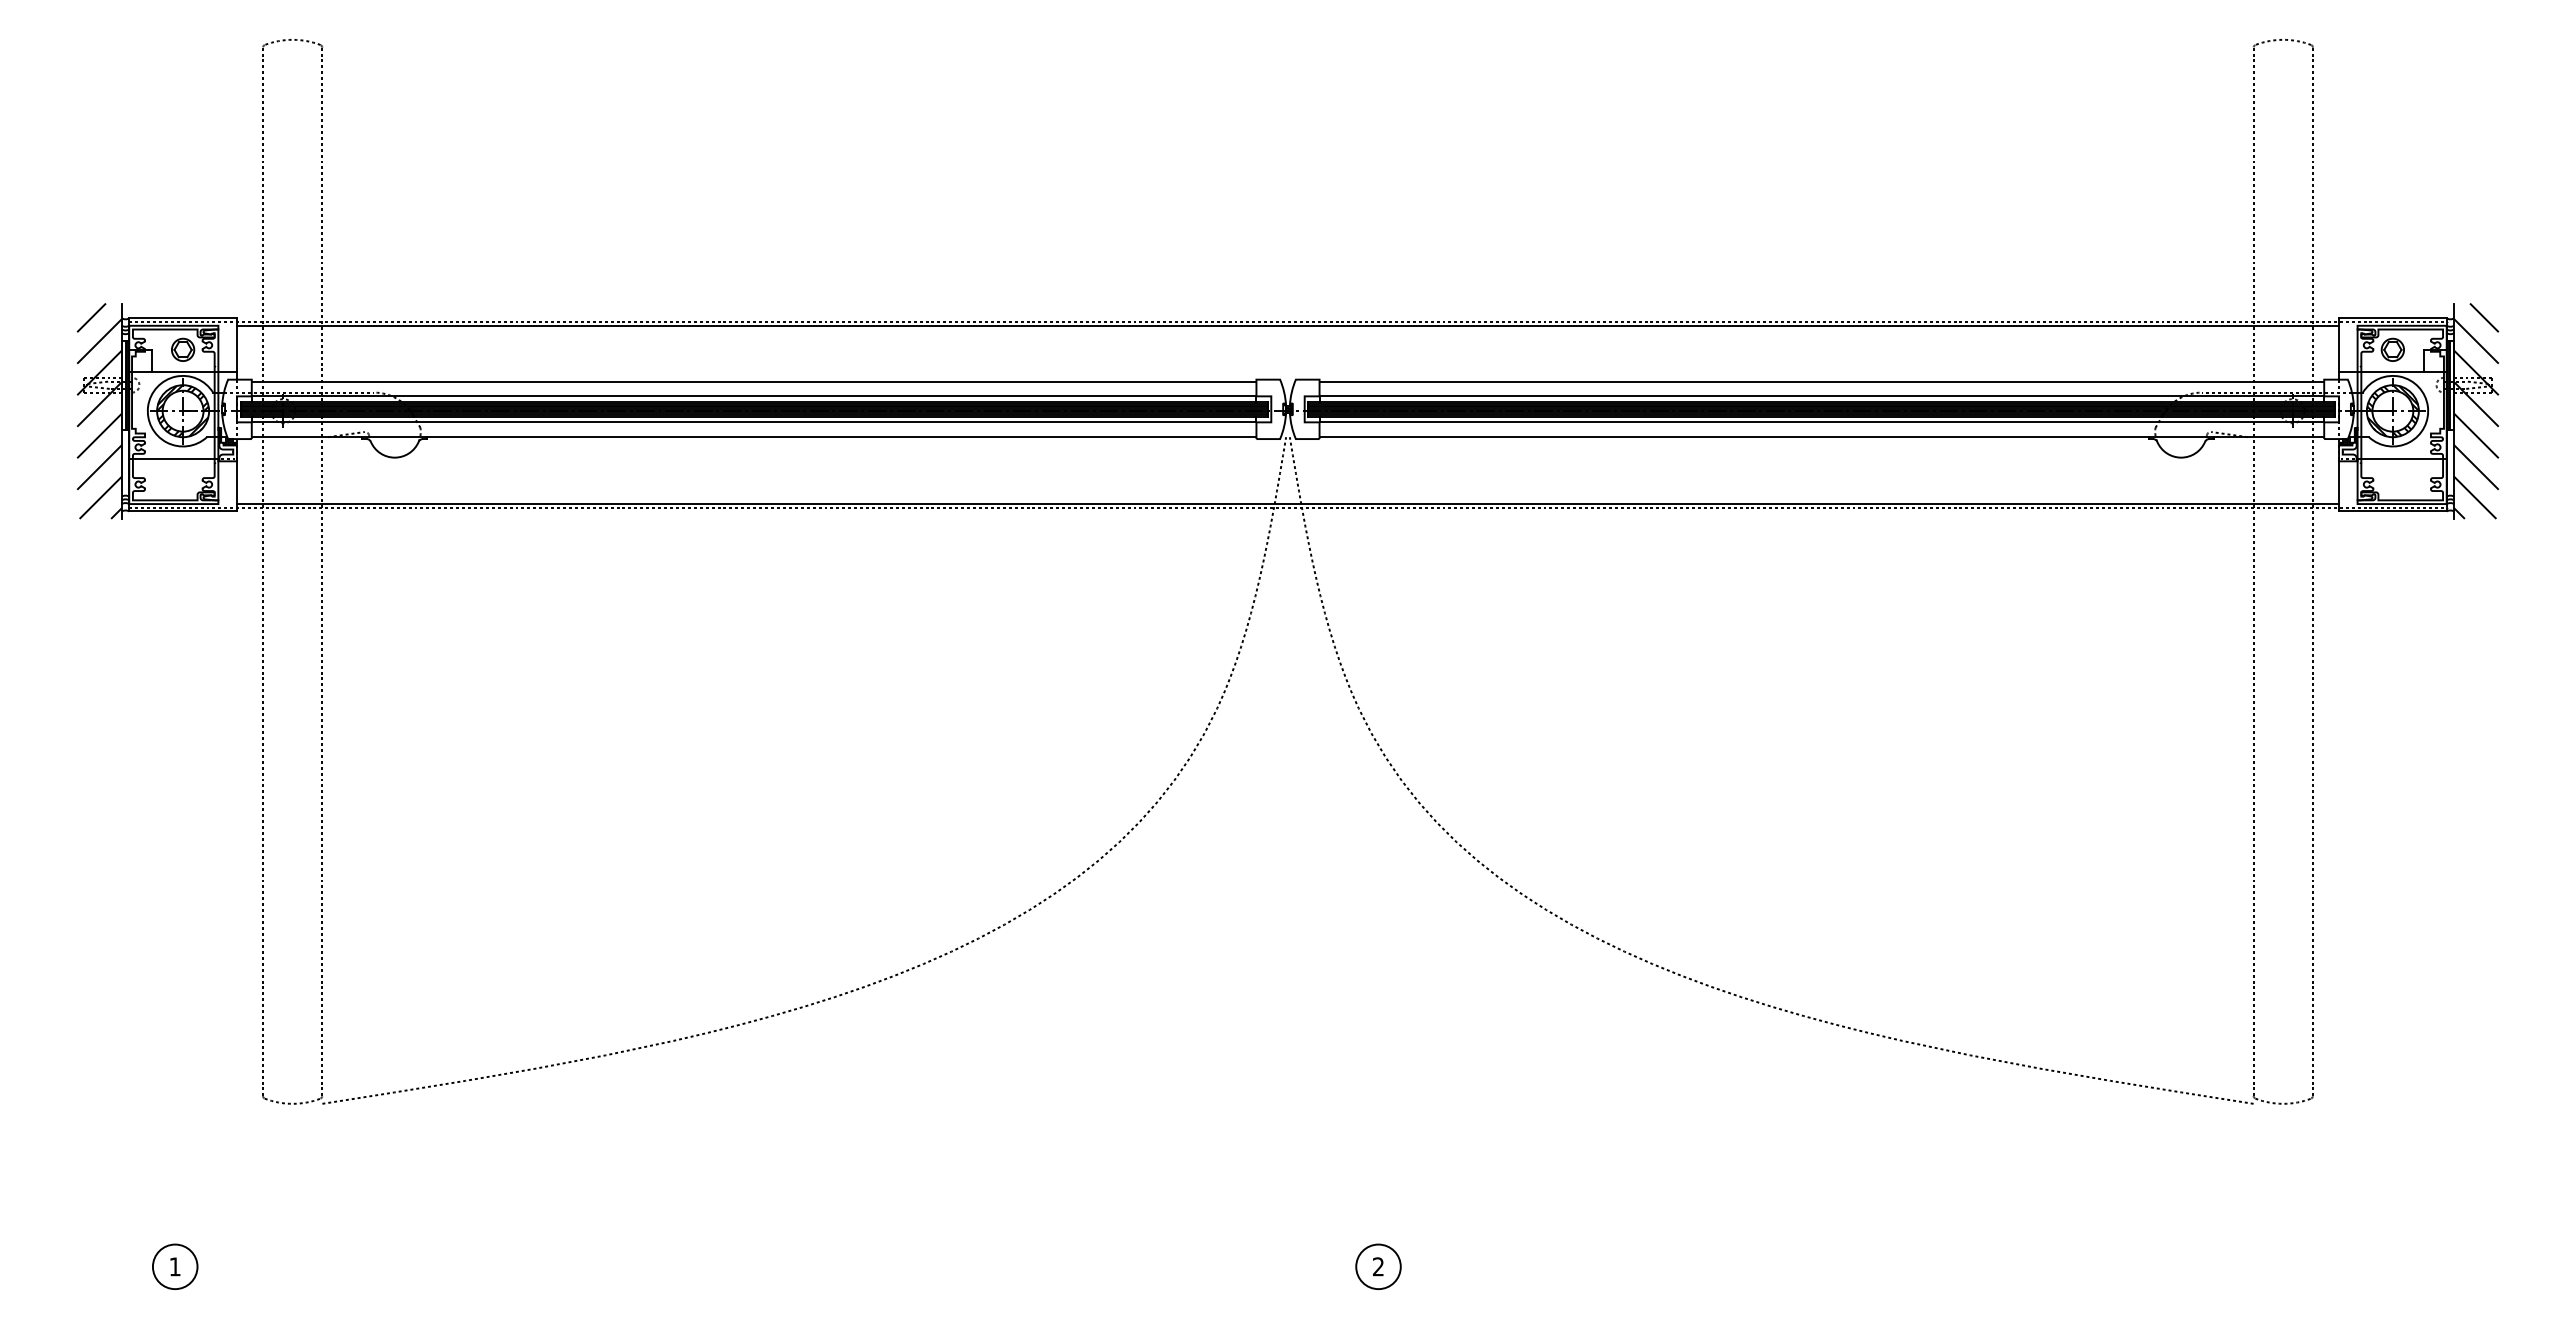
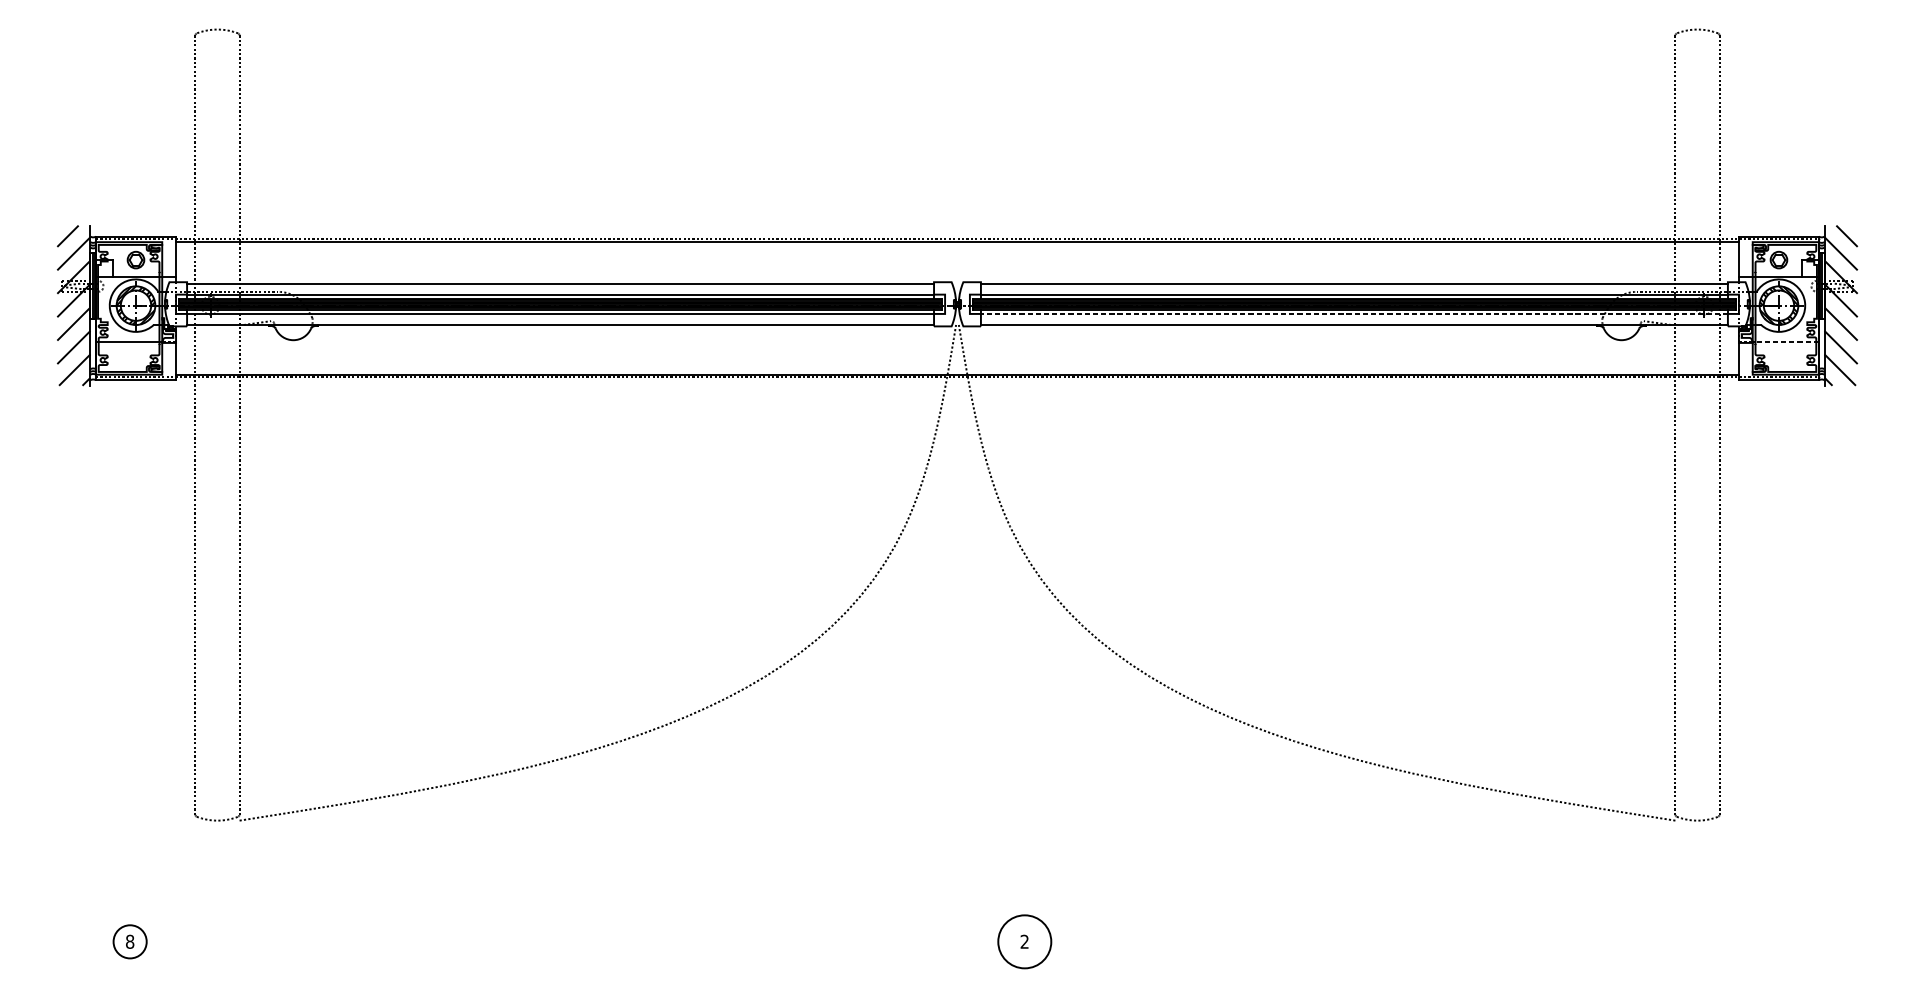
line: (1821, 422) -> (1354, 314), solid -> dashed
line: (2404, 459) -> (1787, 341), solid -> dashed
text: (174, 1266) -> (129, 941), 1 -> 8
circle: (1378, 1266) -> (1024, 941), size x1.6

